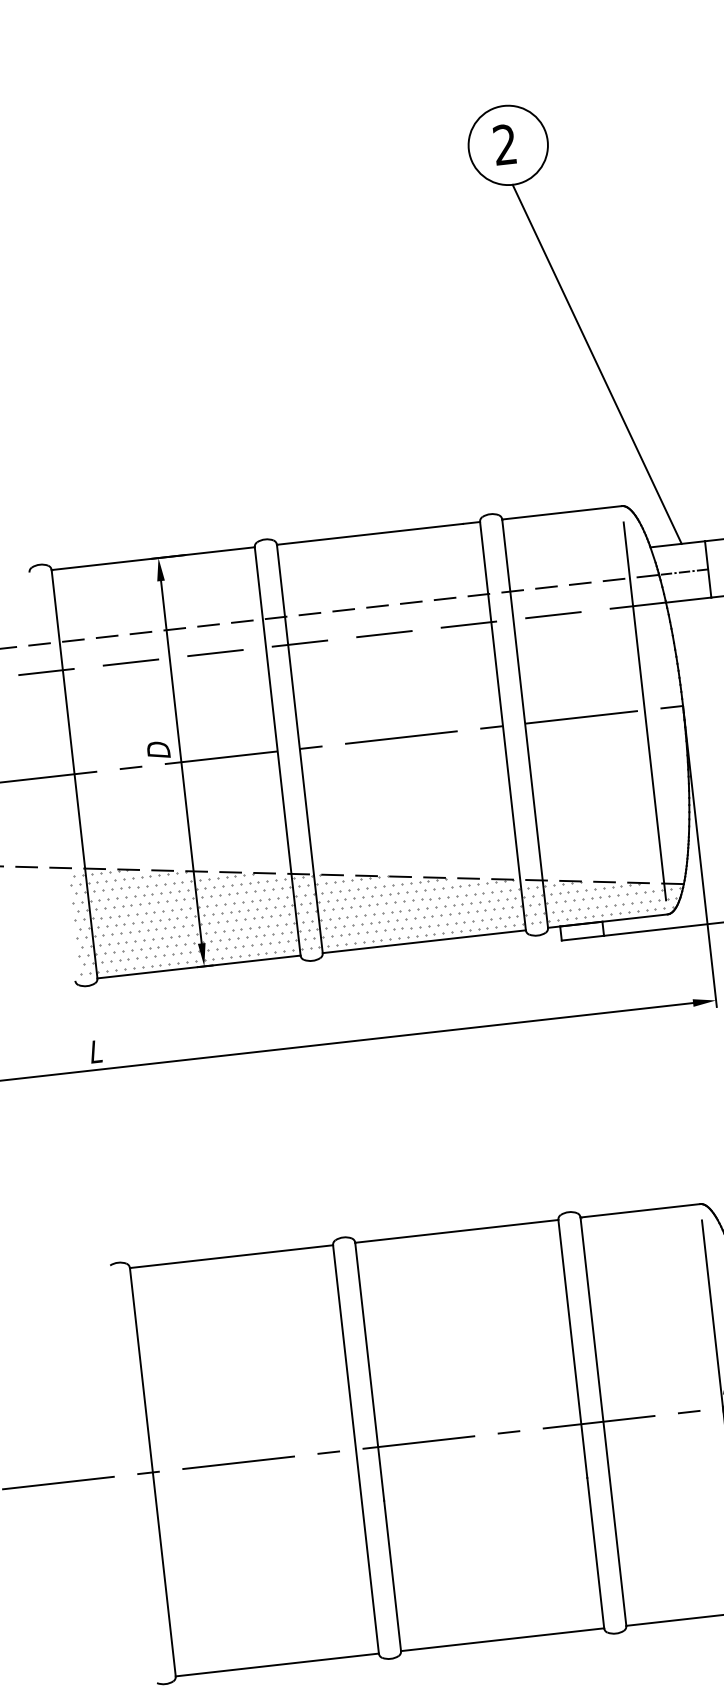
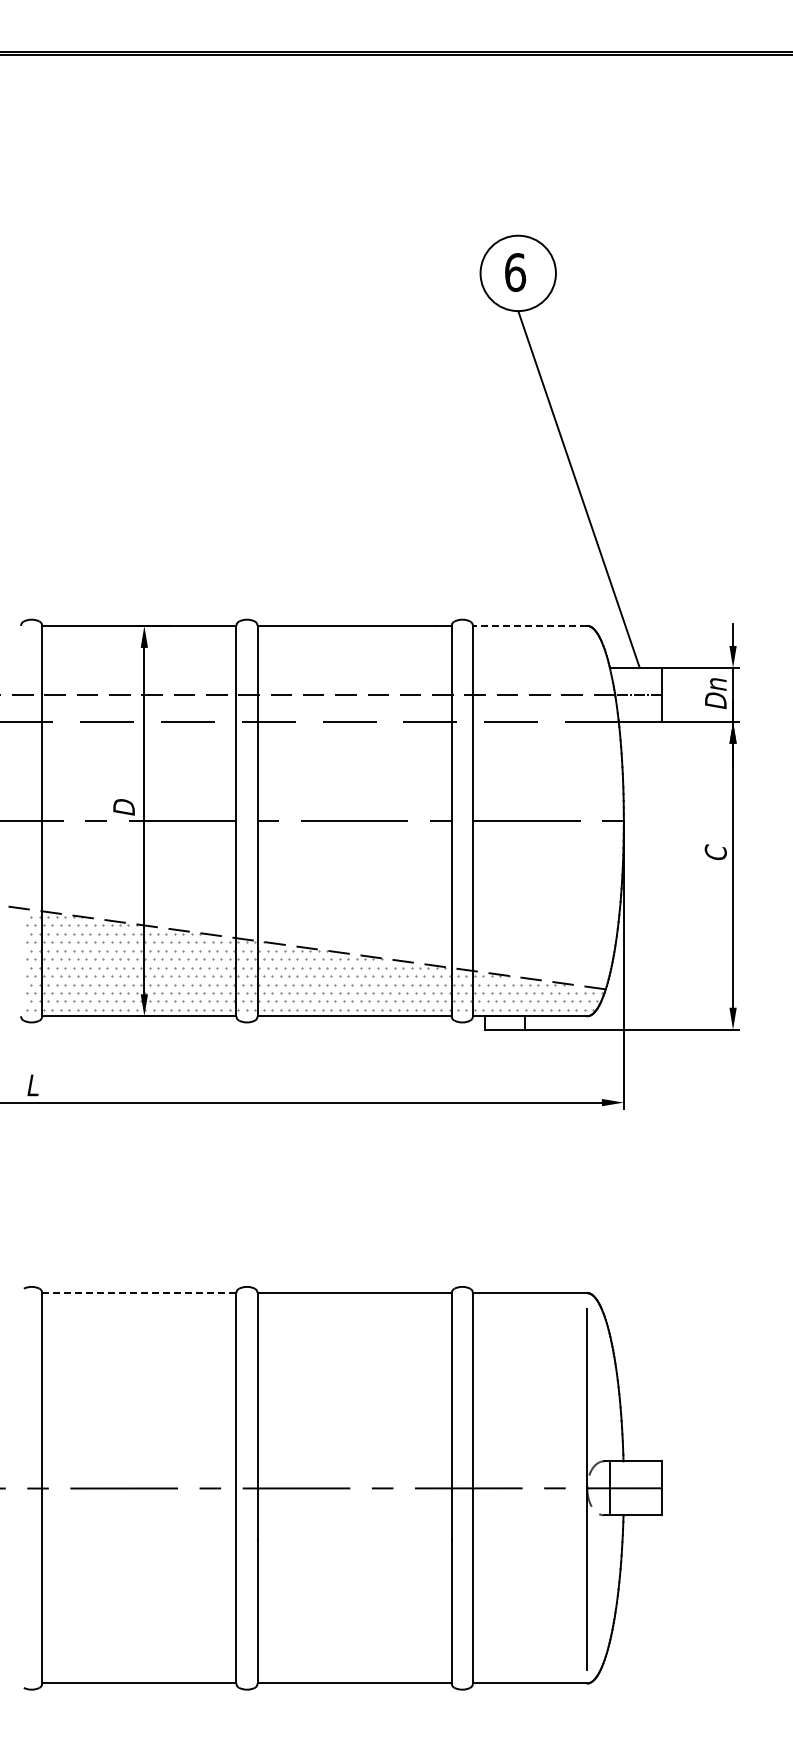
text: (505, 144) -> (515, 272), 2 -> 6
line: (561, 512) -> (529, 625), solid -> dashed
line: (645, 710) -> (587, 821), removed
line: (230, 1257) -> (138, 1293), solid -> dashed

